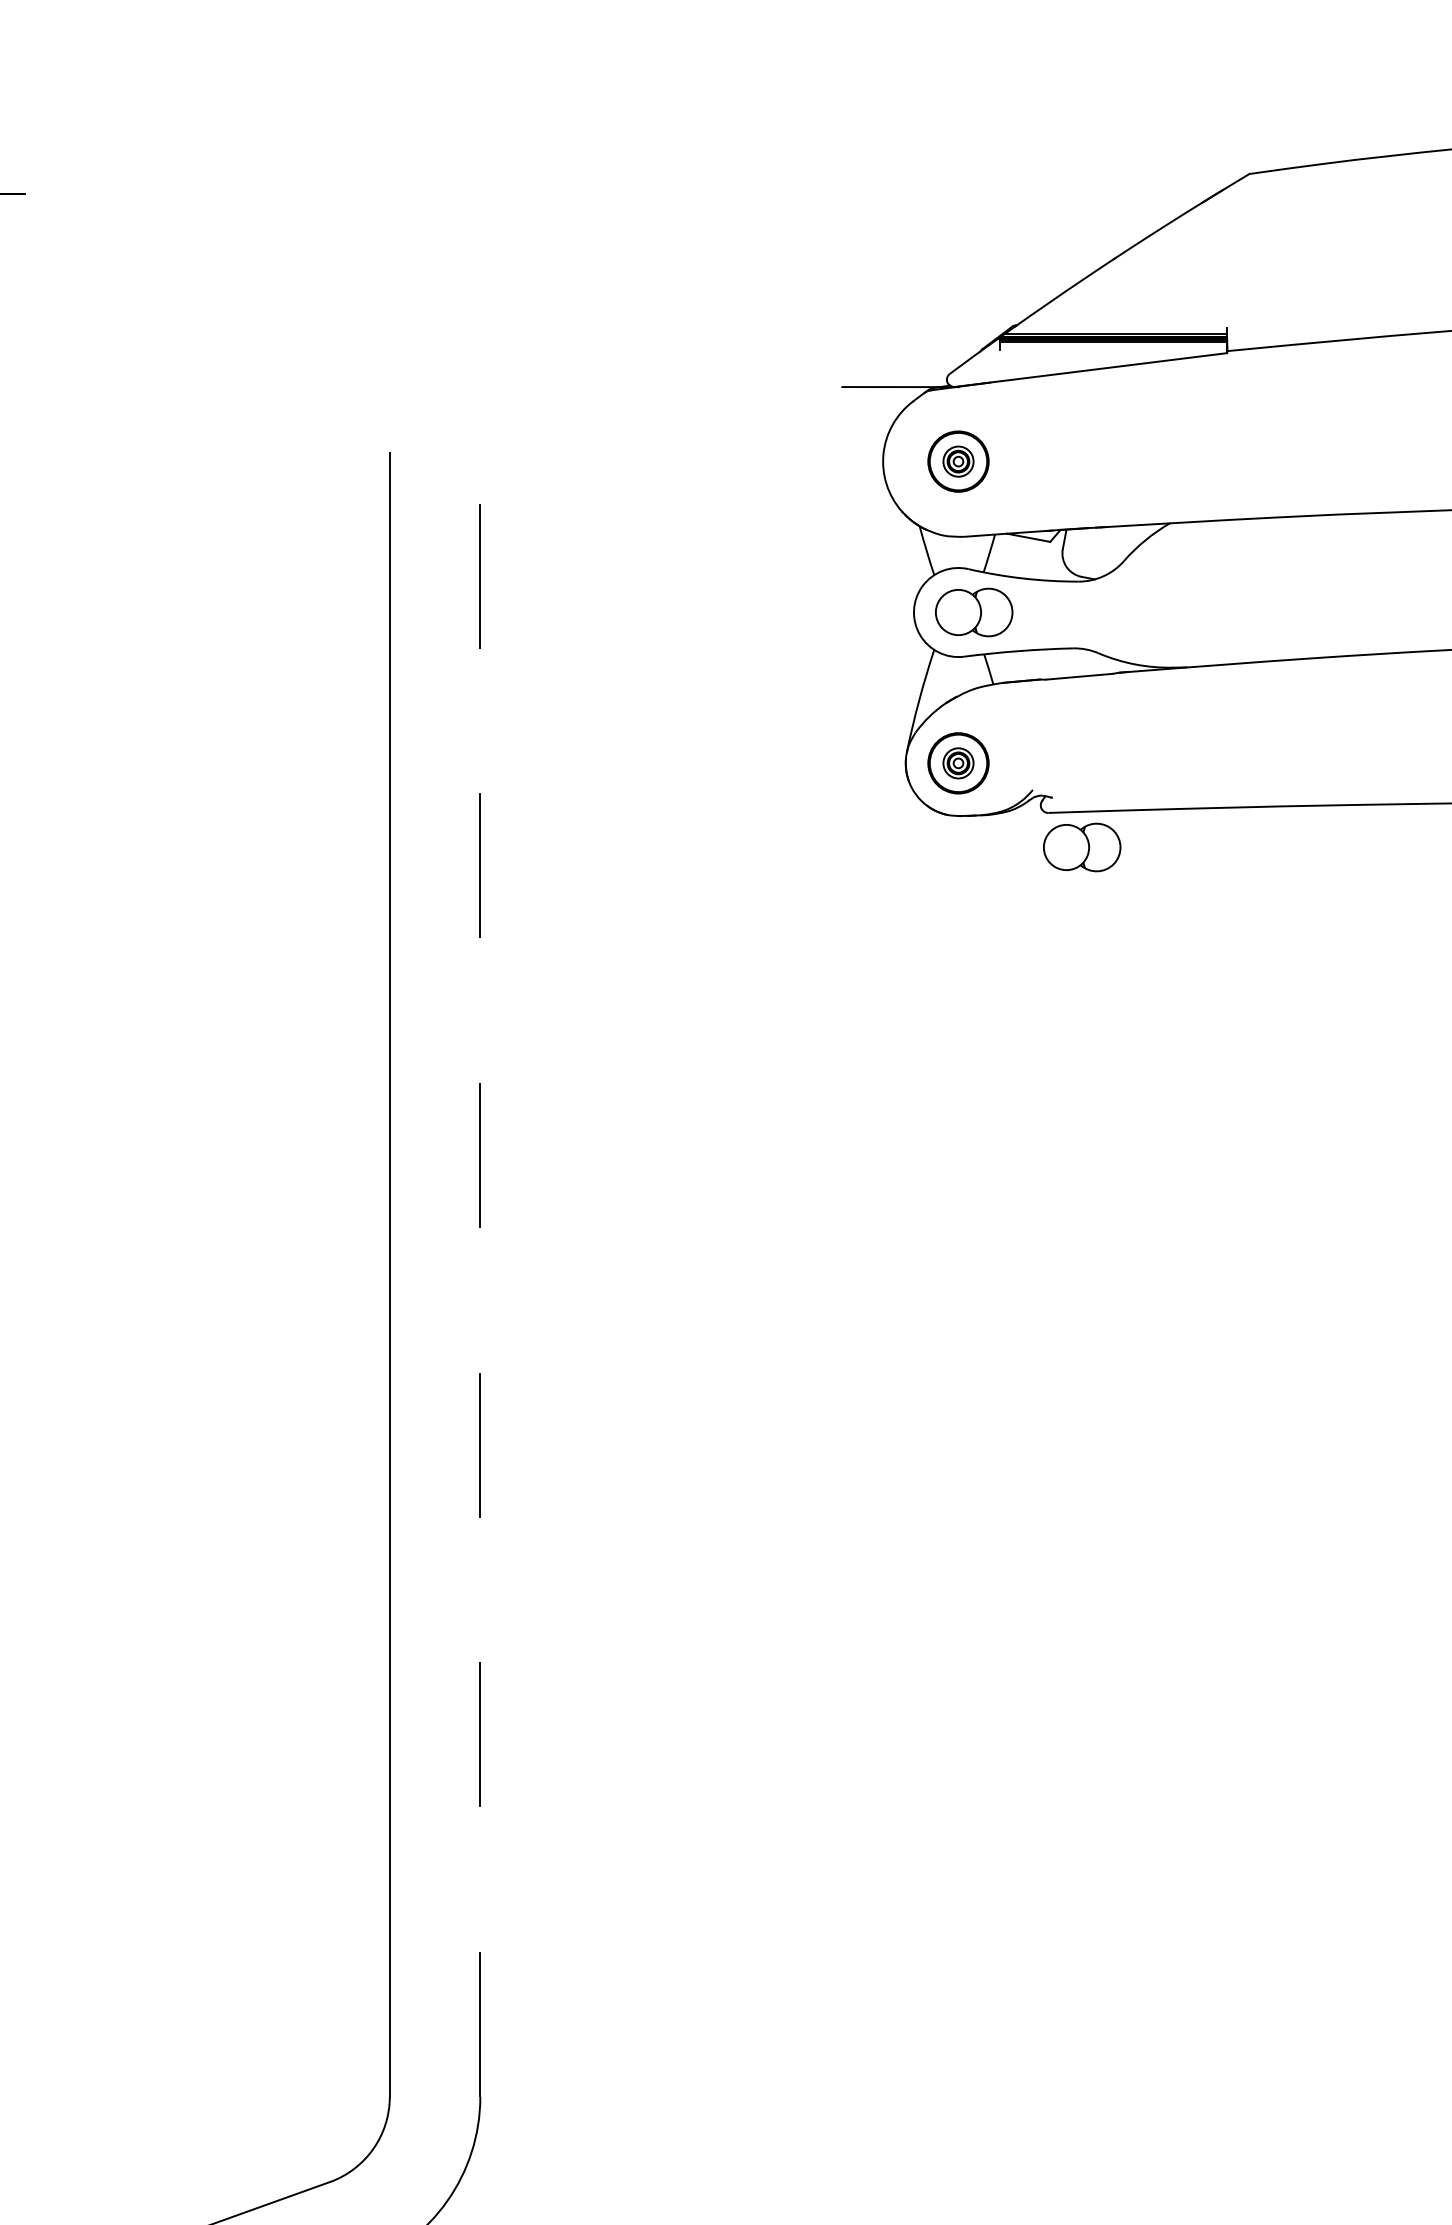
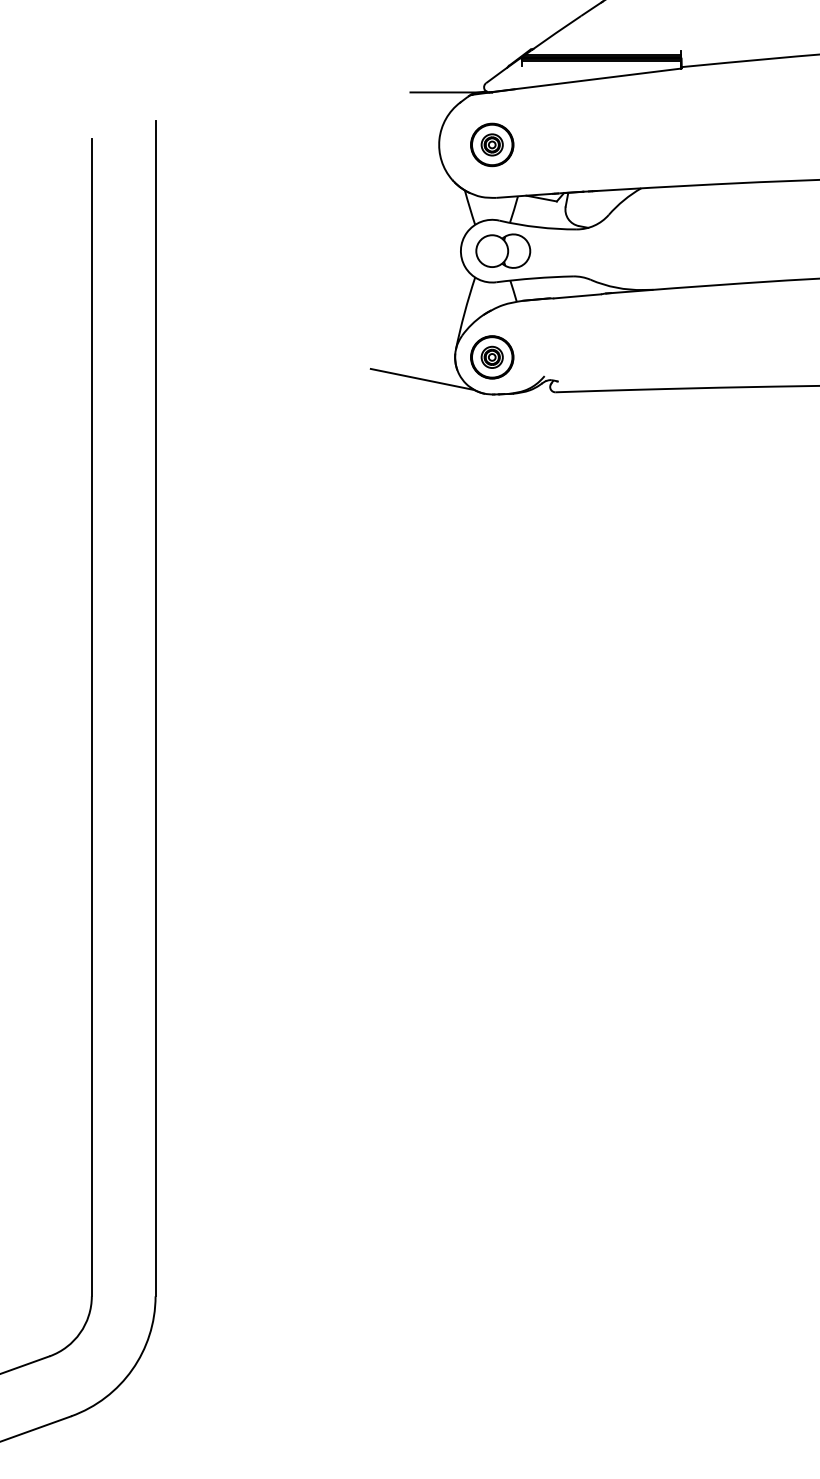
line: (858, 794) -> (421, 379), added
part: (1082, 847) -> (579, 416), removed
line: (480, 1262) -> (155, 708), dashed -> solid

